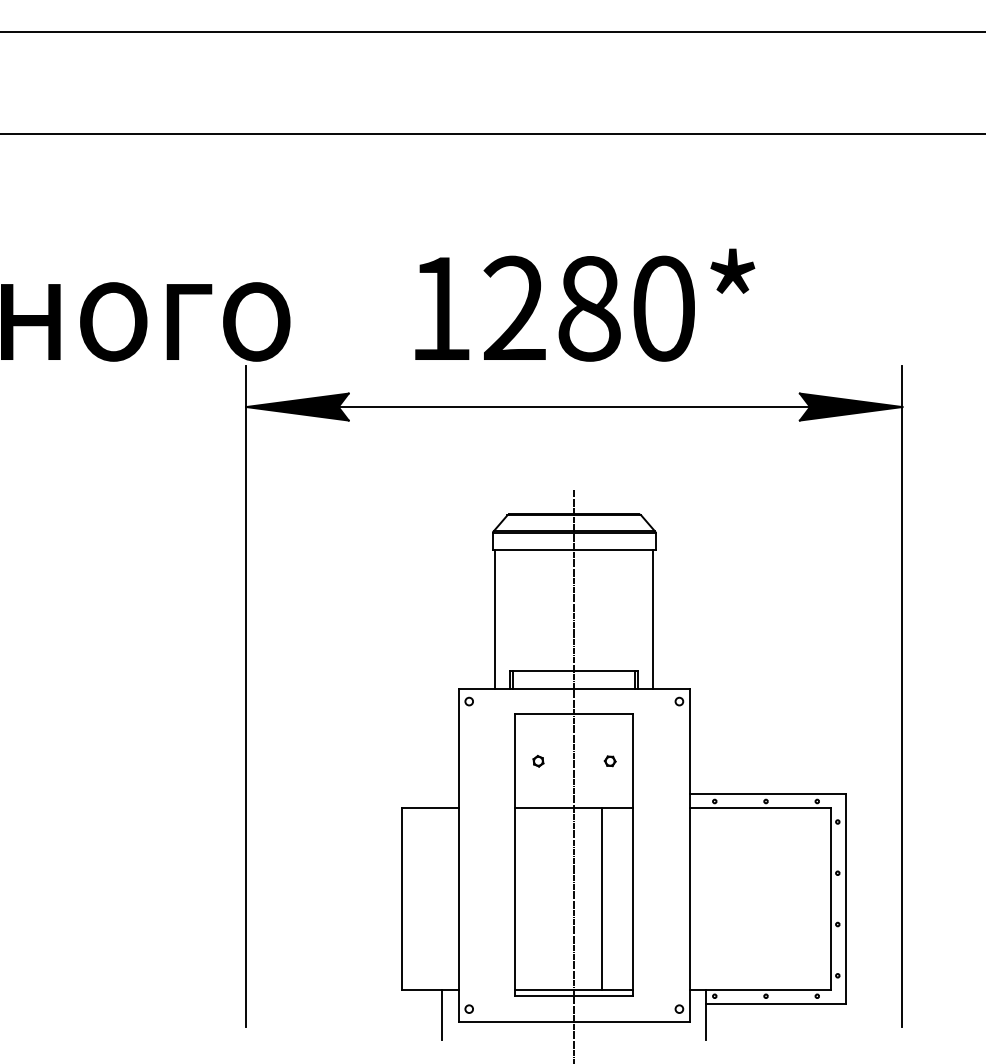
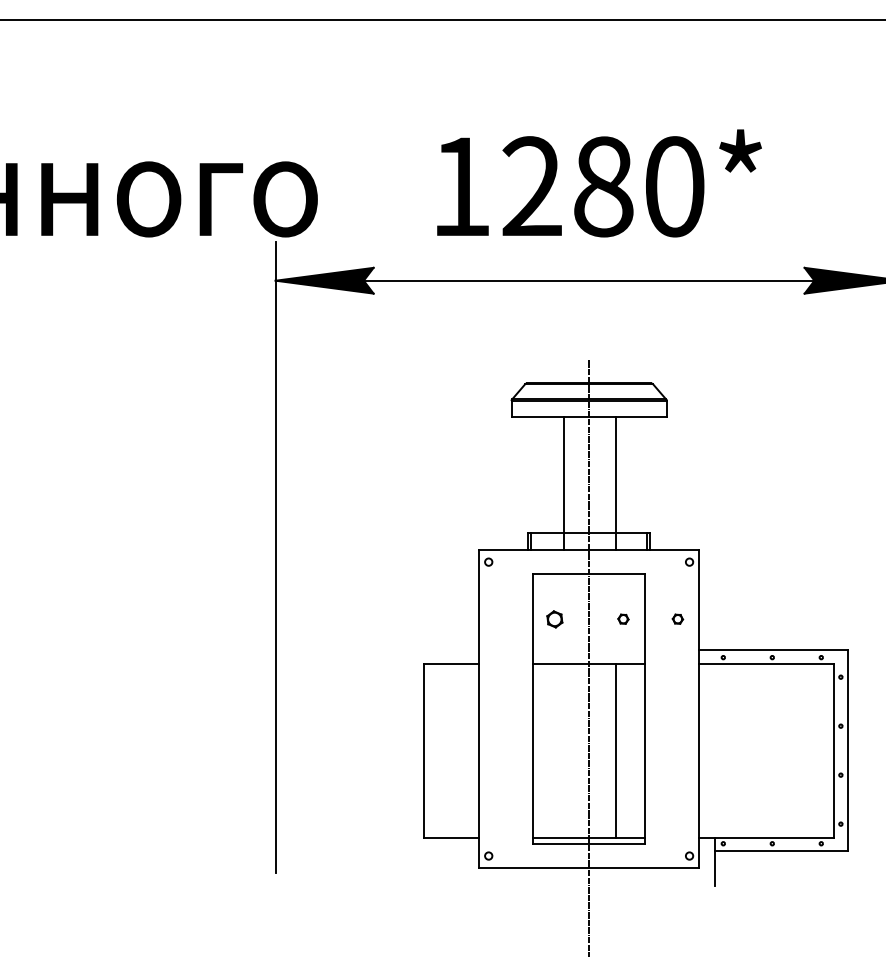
line: (495, 618) -> (564, 482), moved
line: (653, 618) -> (616, 482), moved
part: (538, 760) -> (554, 618), size x1.6
part: (666, 761) -> (677, 619), added
line: (442, 1014) -> (463, 861), removed

